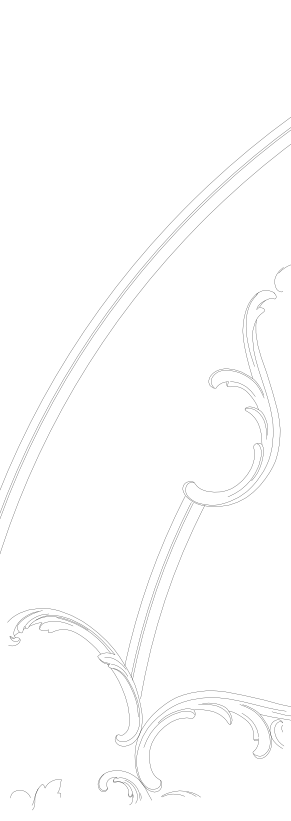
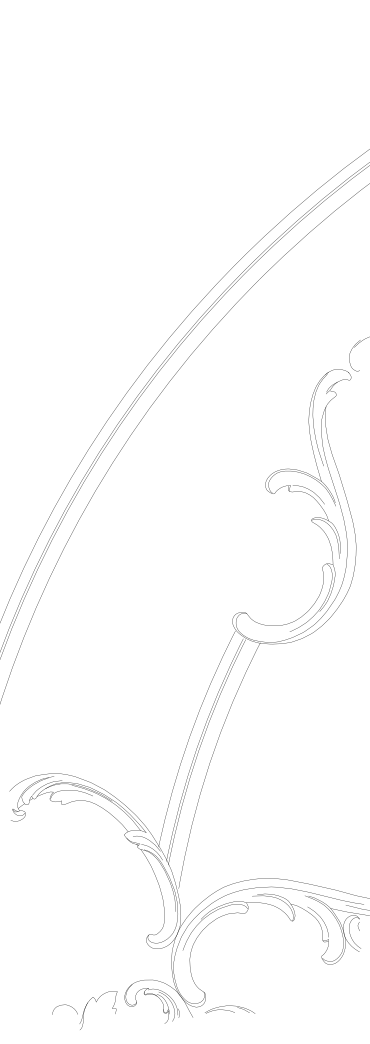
part: (35, 794) -> (84, 1010), moved

